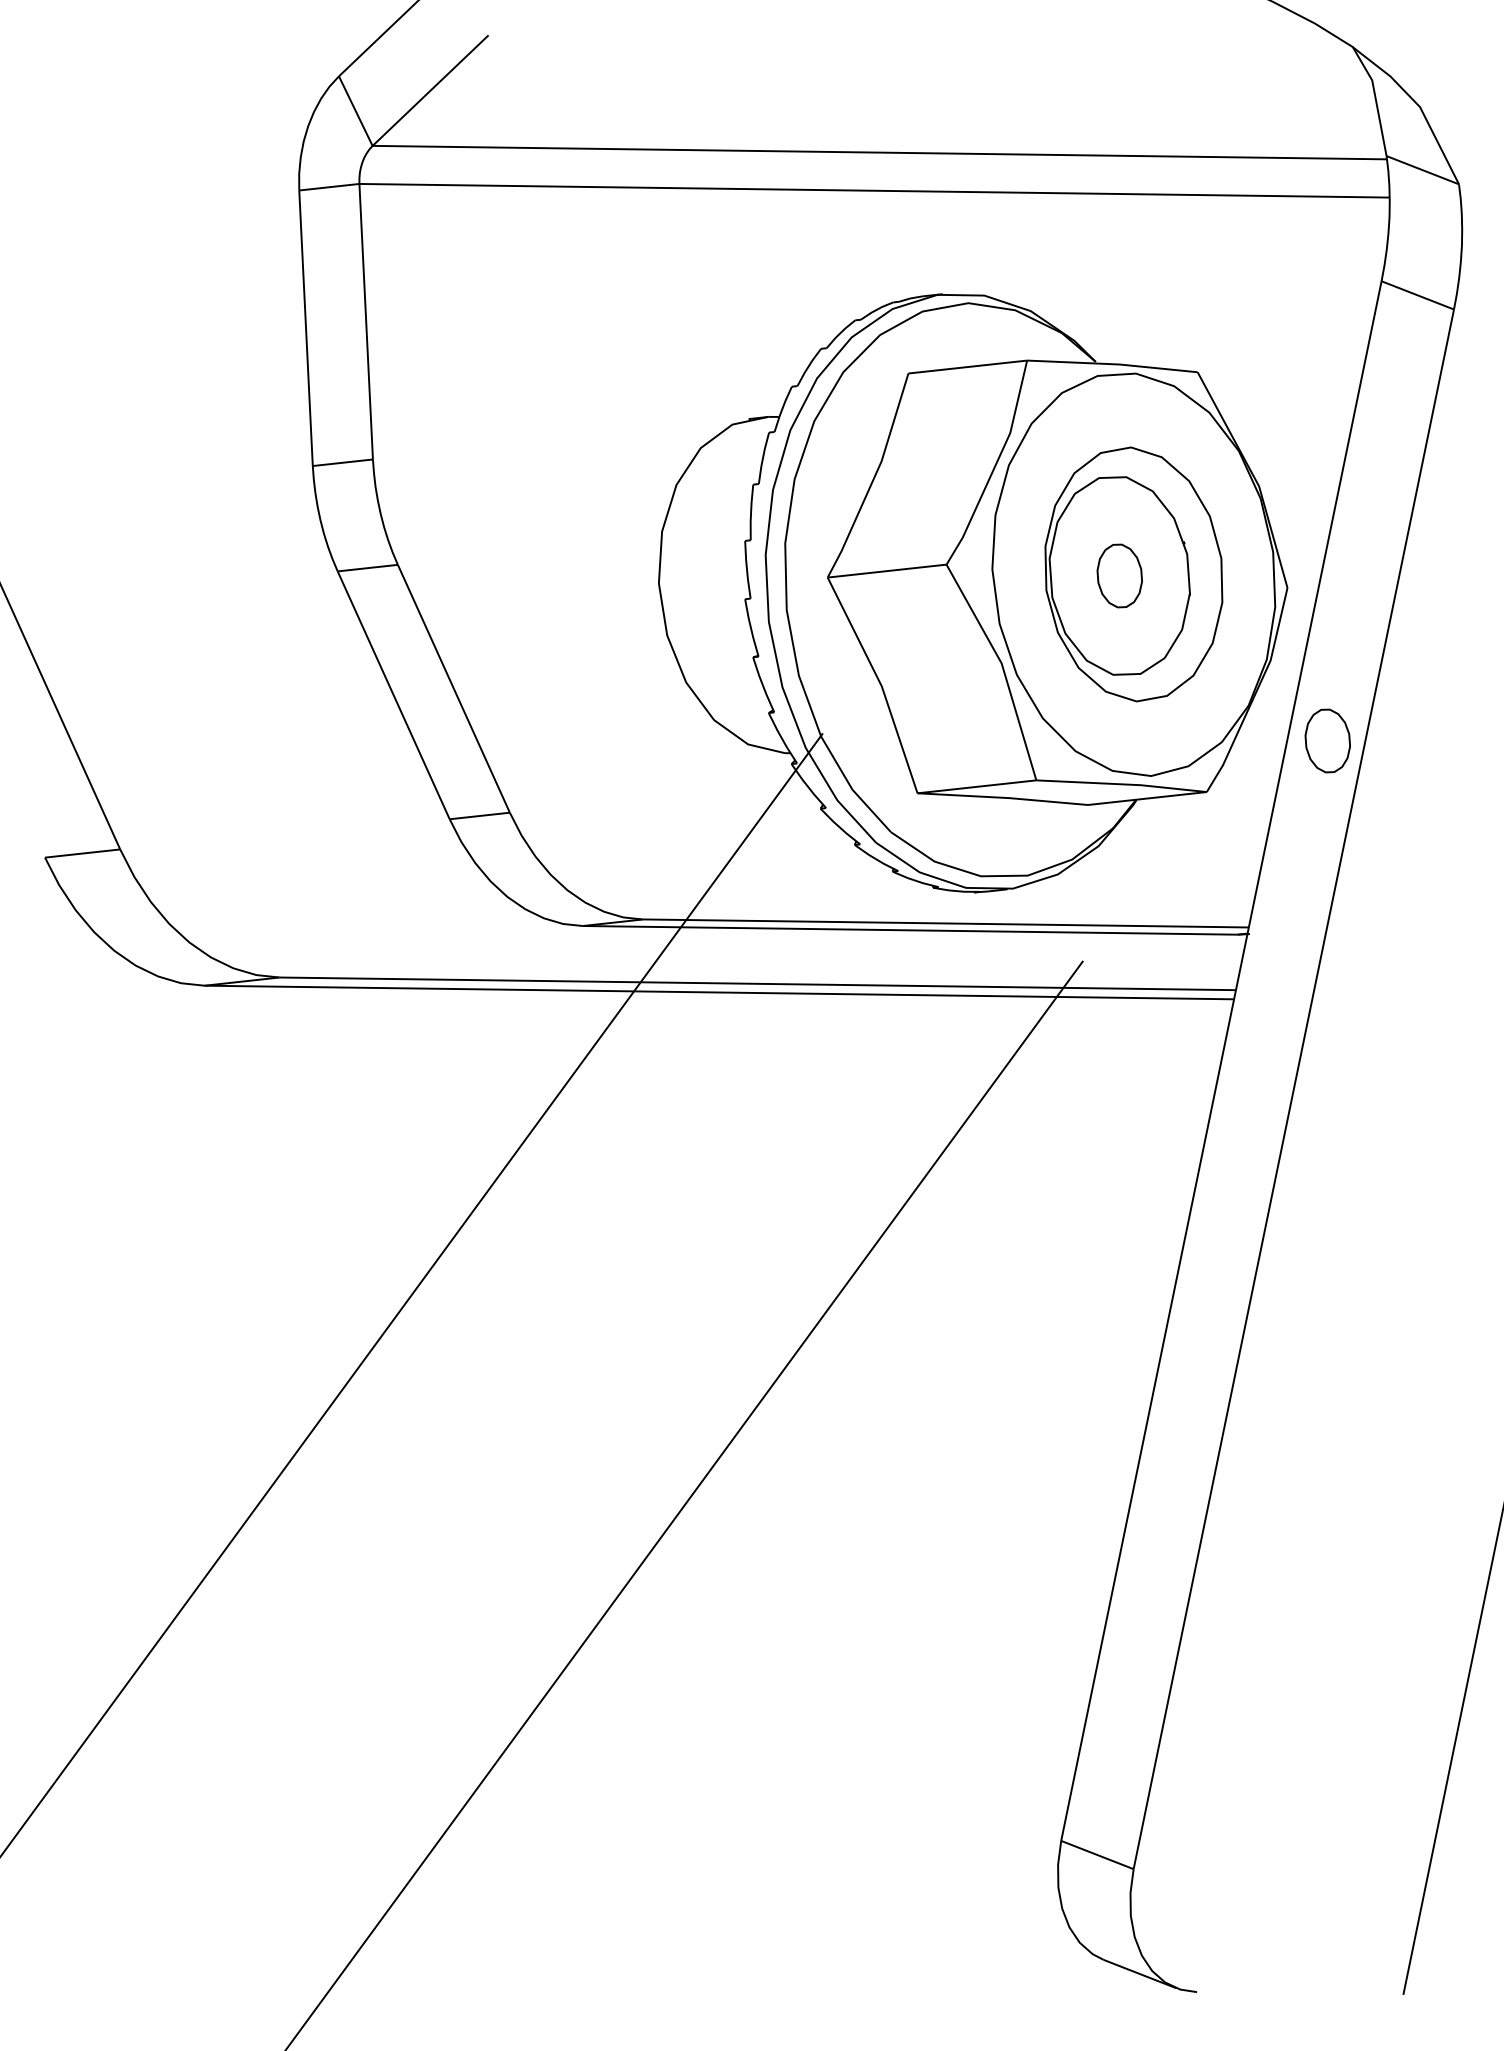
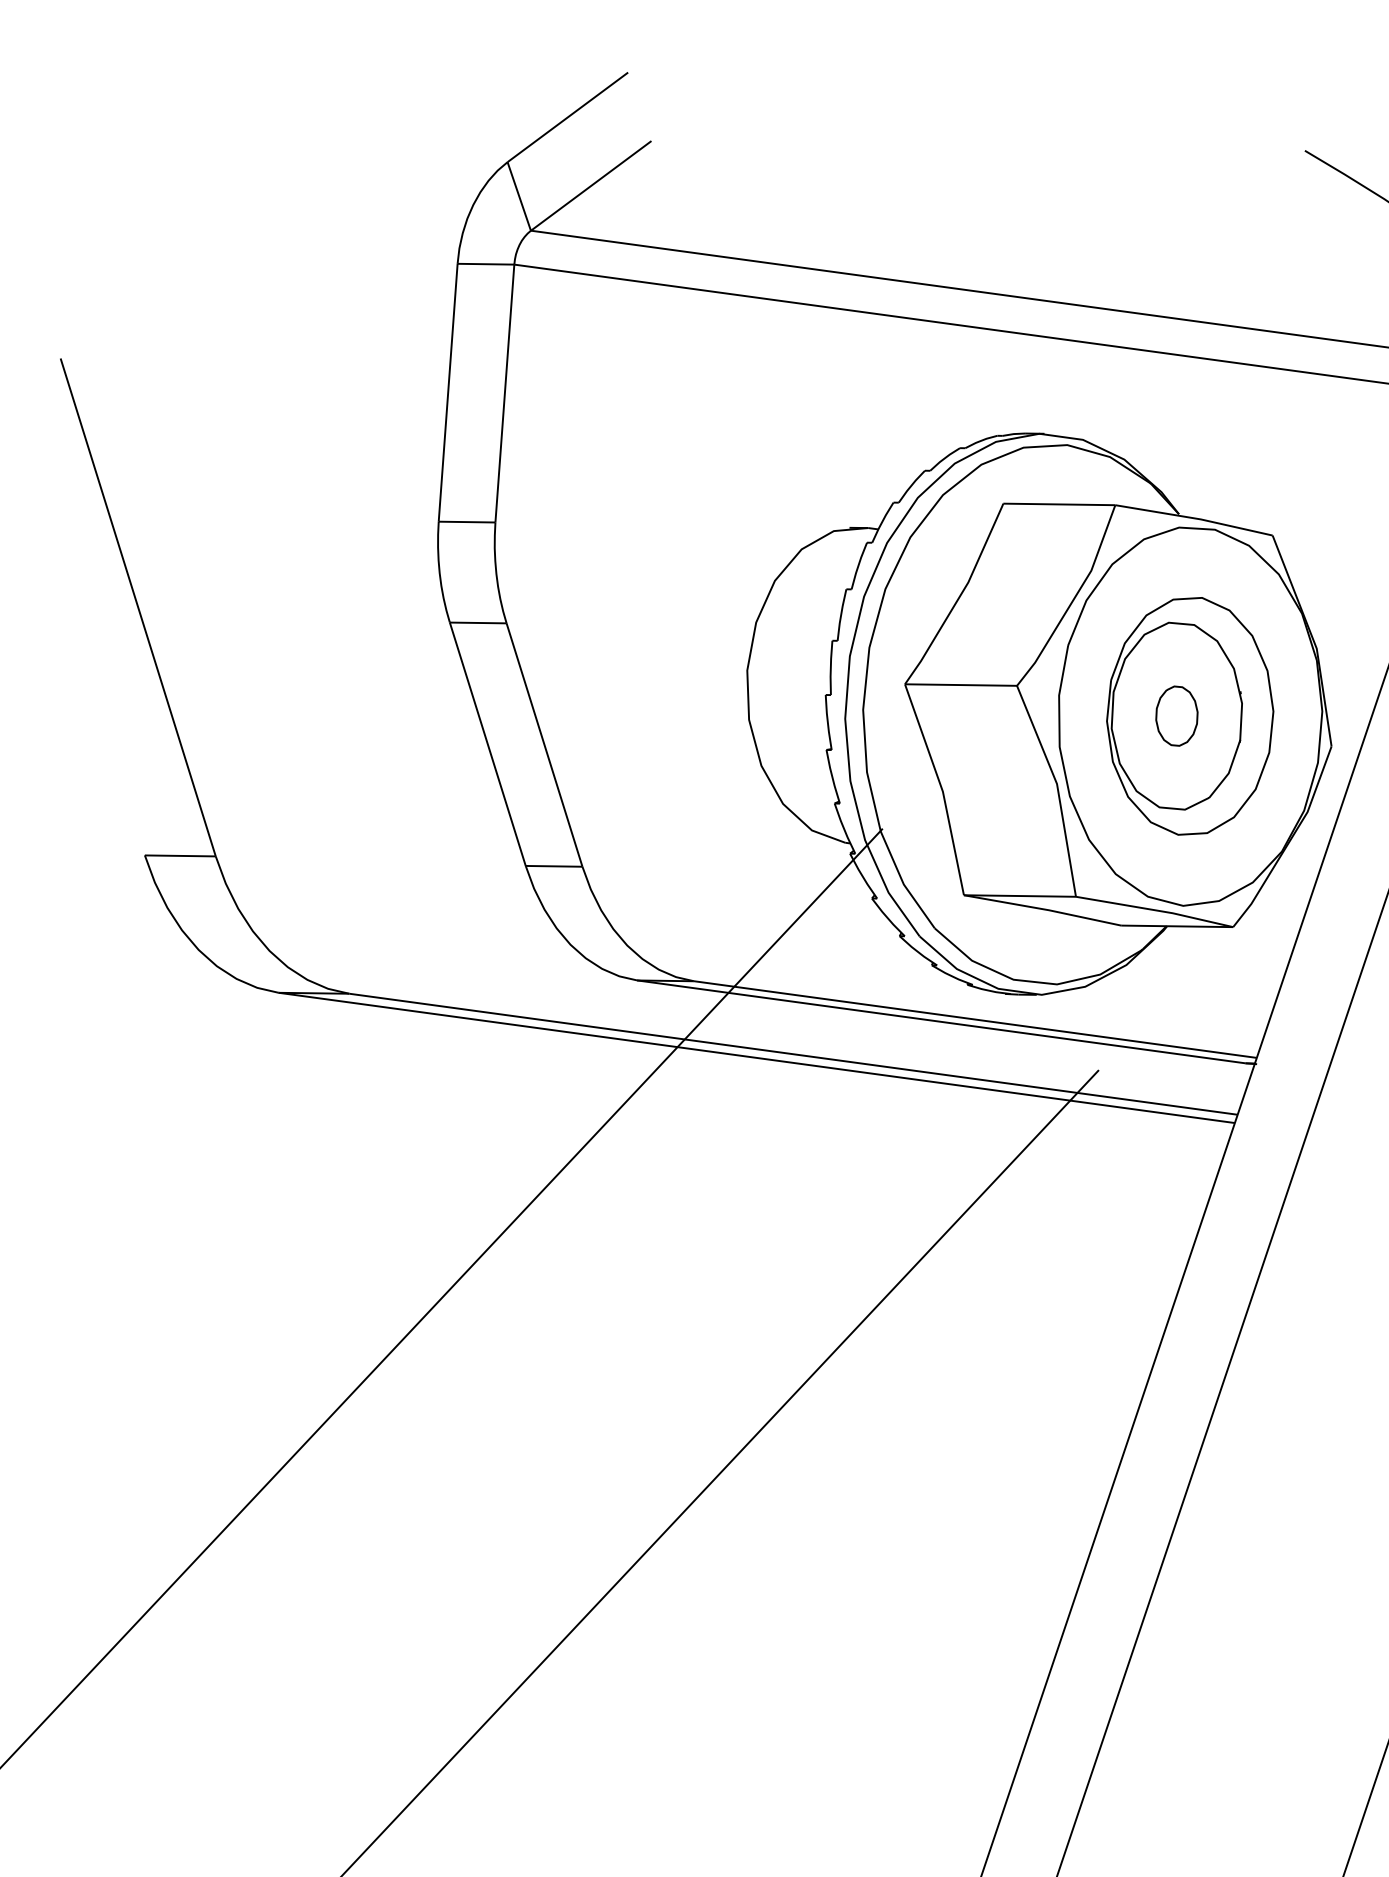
part: (1327, 740) -> (1351, 892), removed

